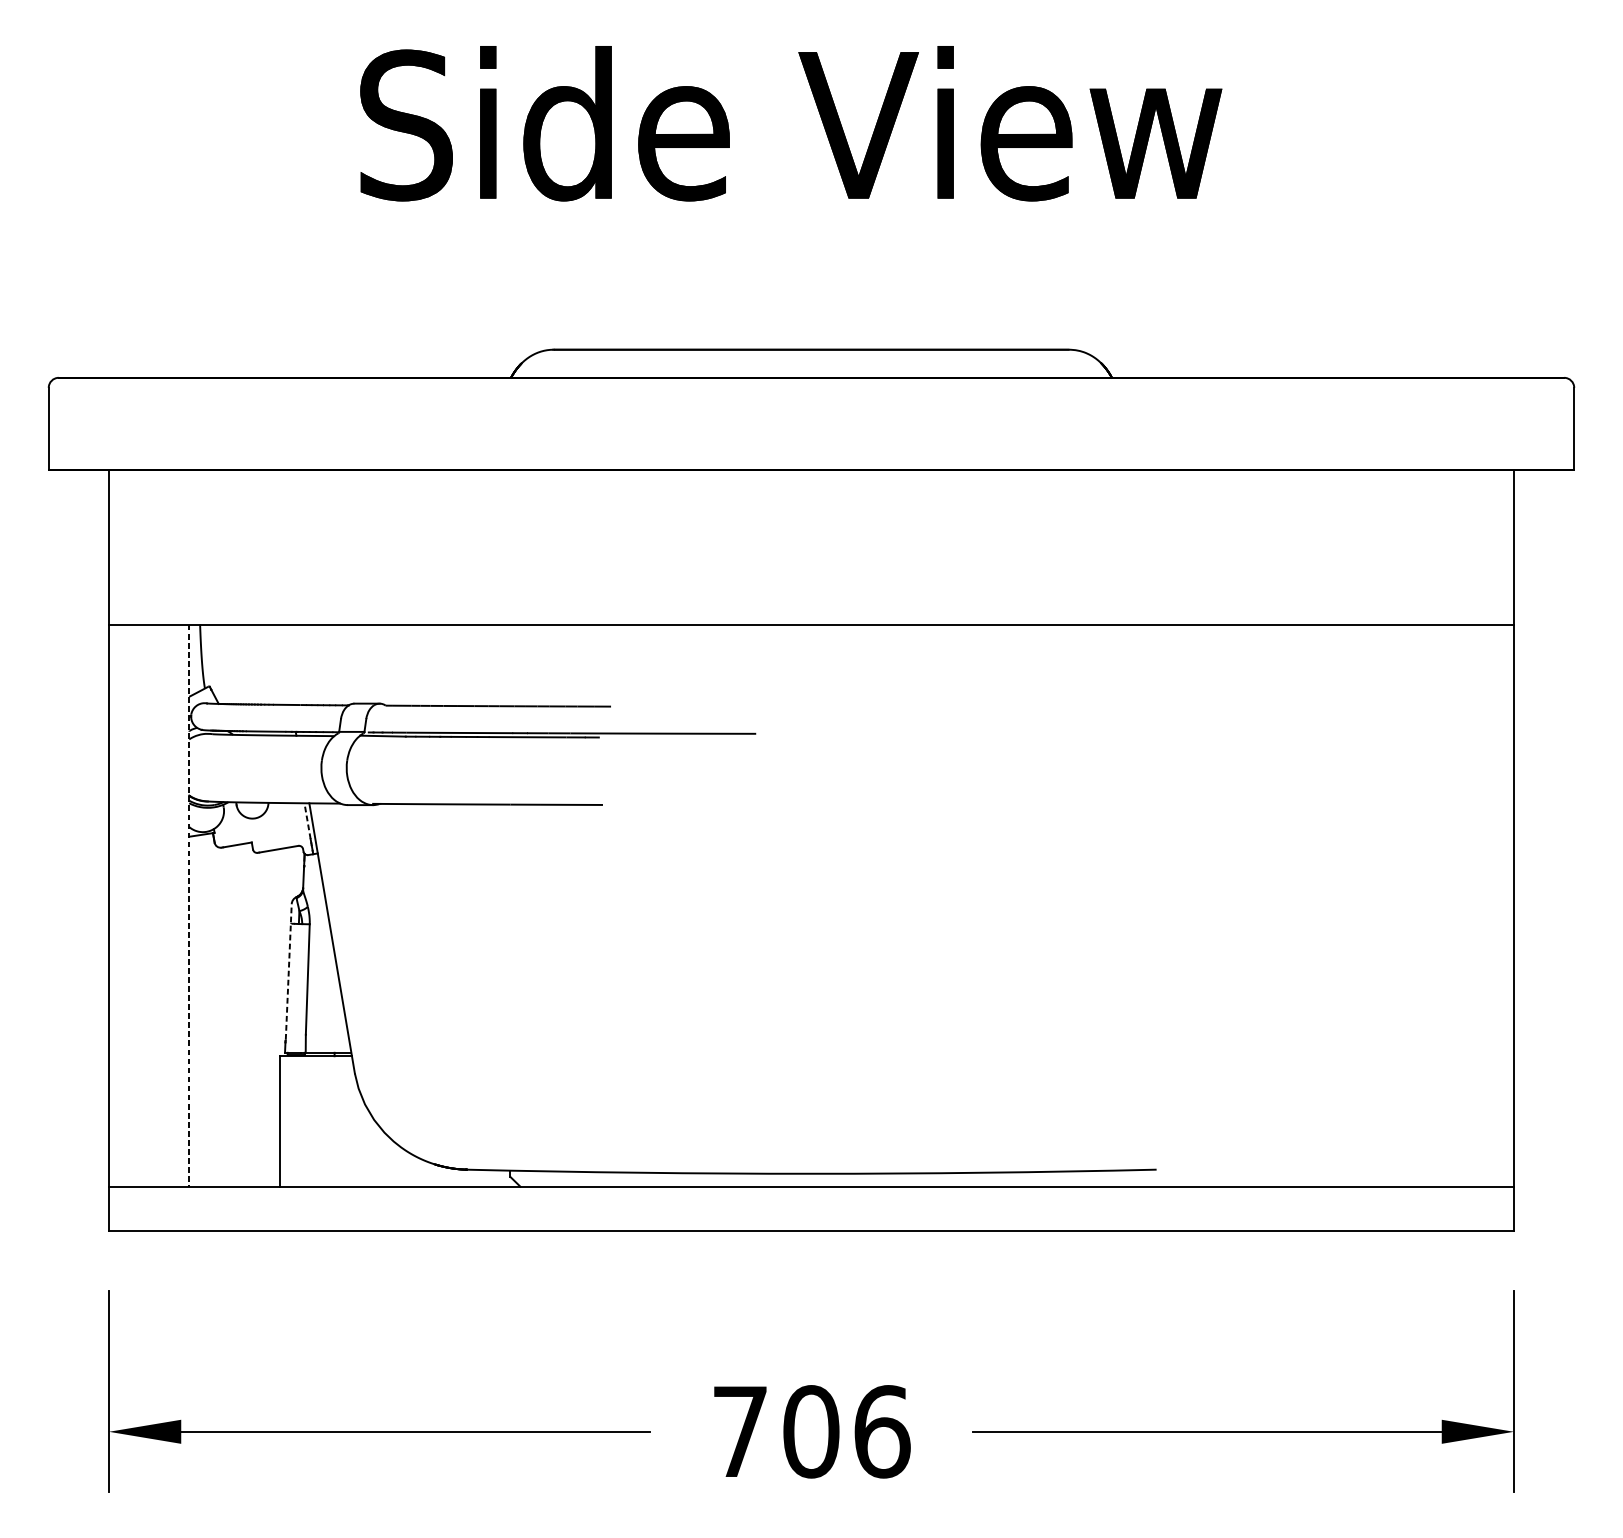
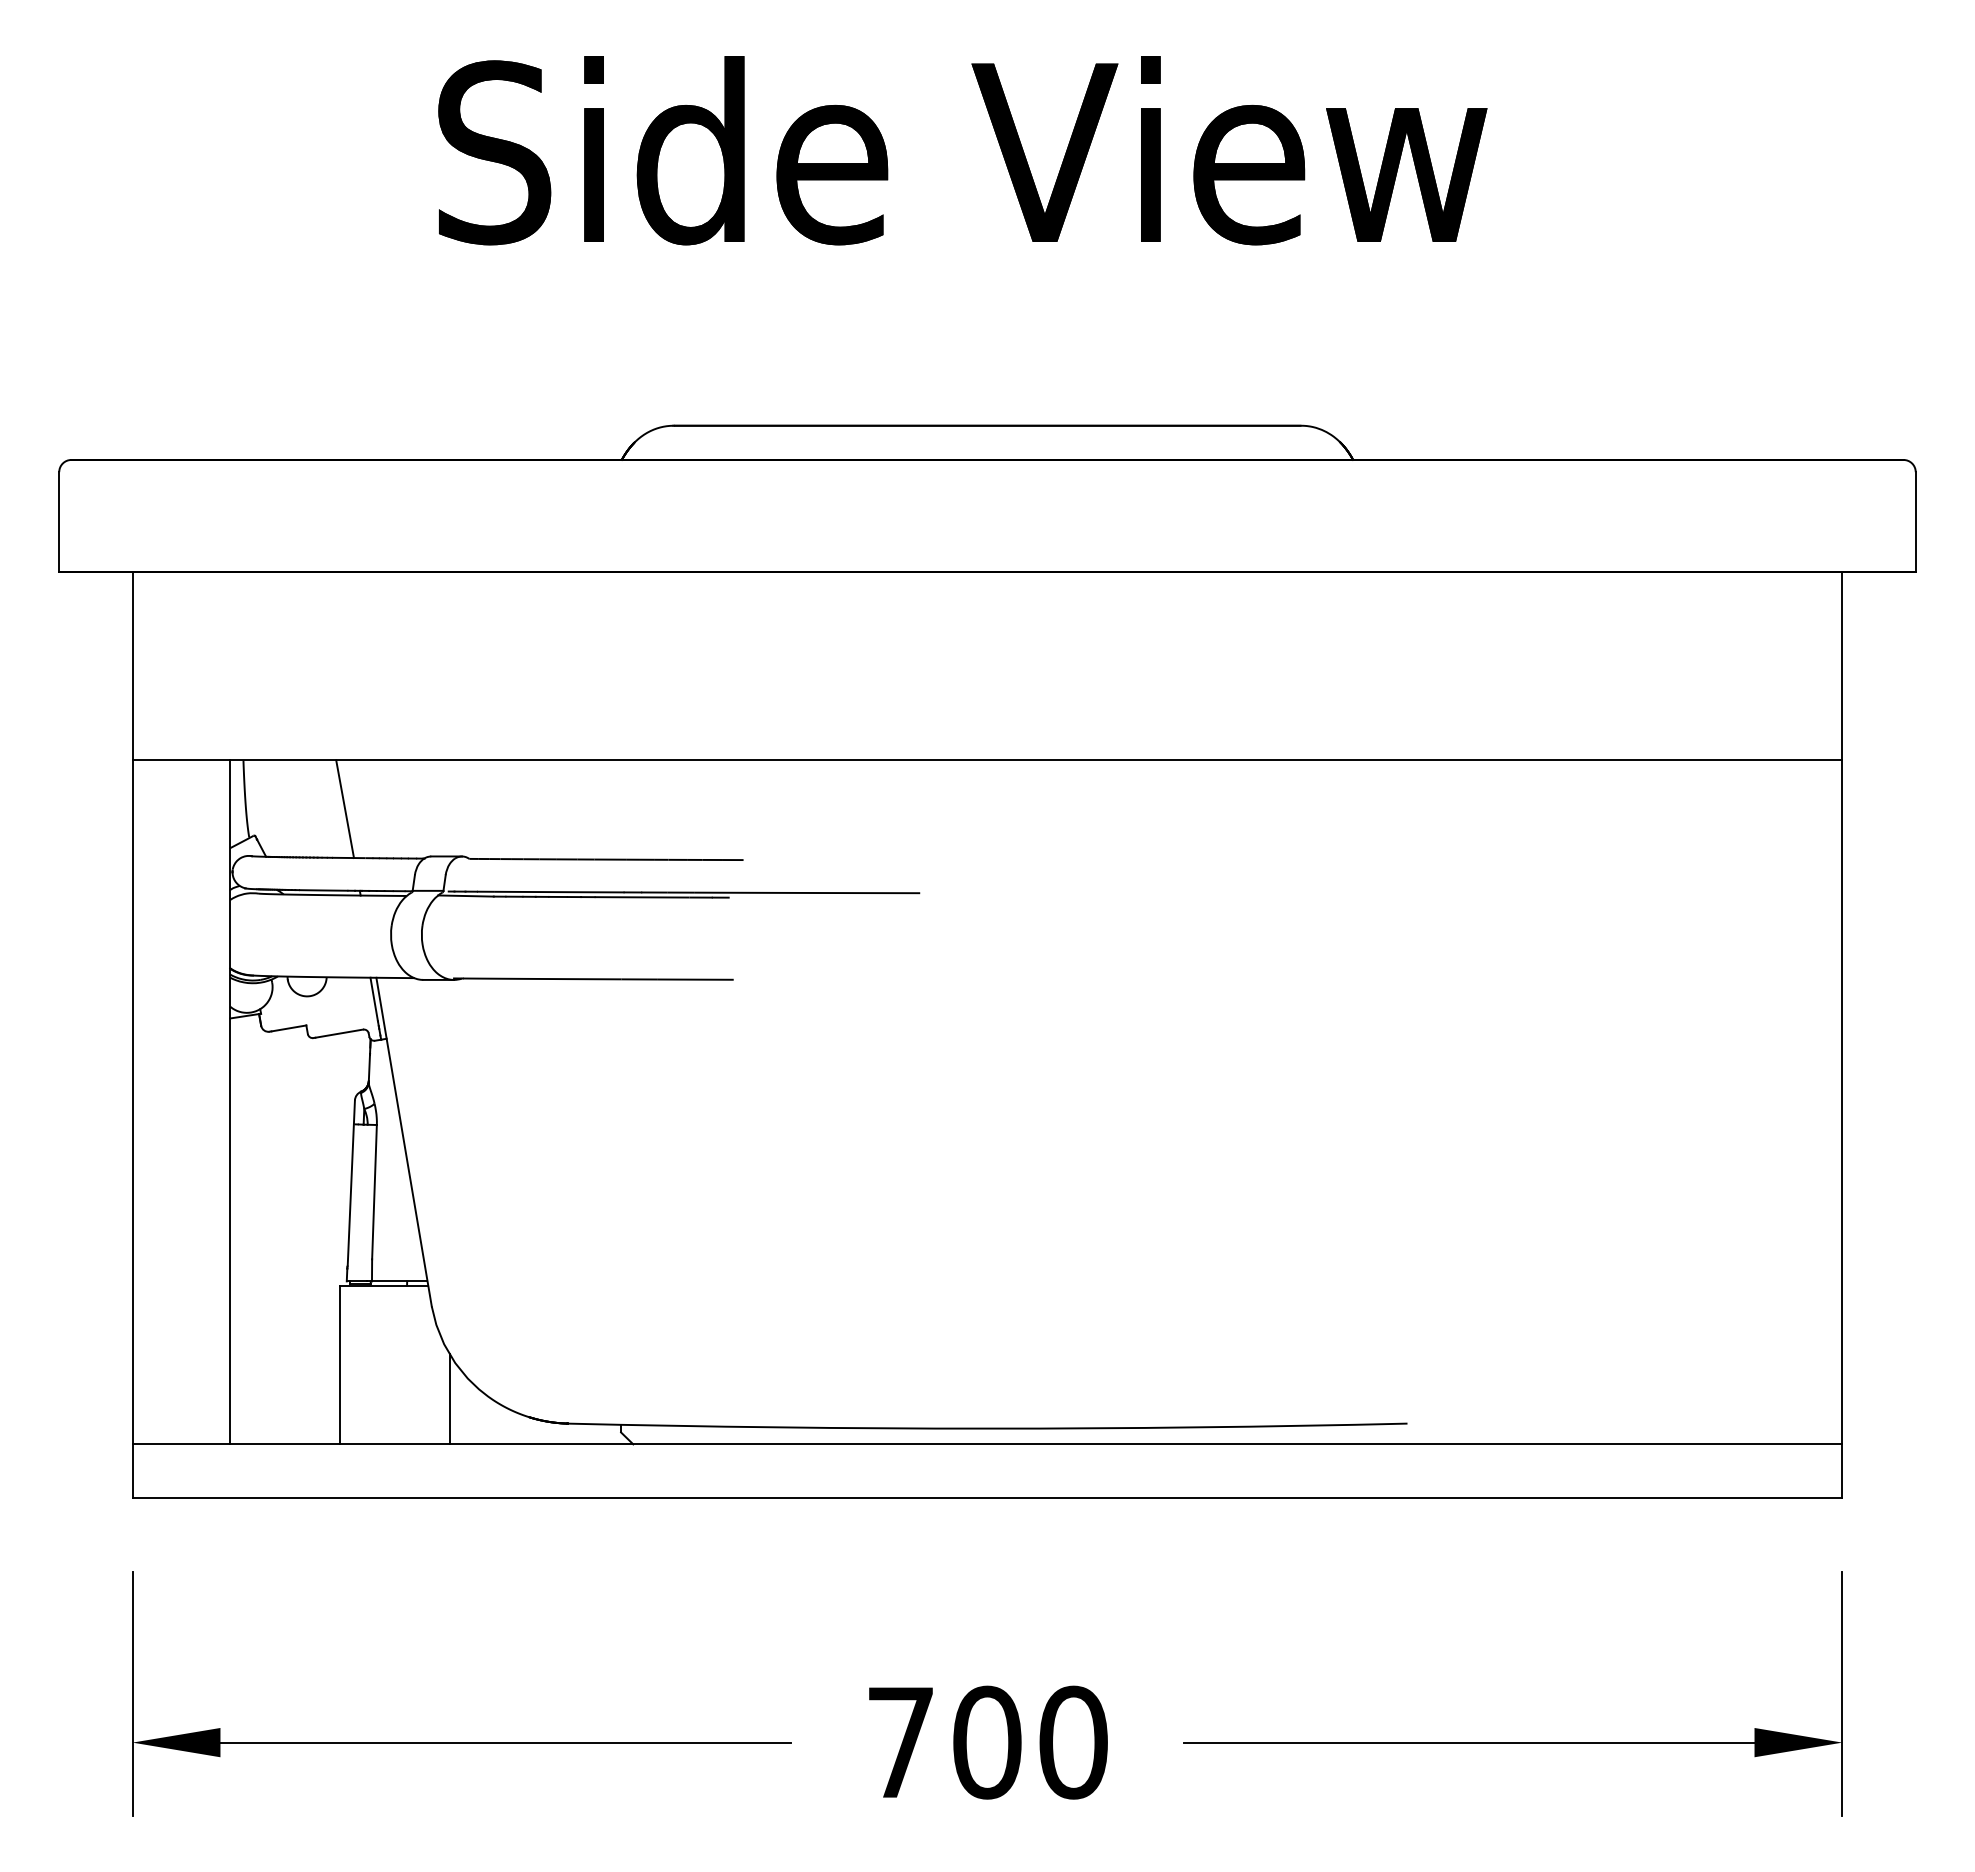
line: (283, 665) -> (345, 809), added
line: (307, 821) -> (374, 999), dashed -> solid
line: (189, 905) -> (230, 1102), dashed -> solid
line: (288, 971) -> (351, 1182), dashed -> solid
line: (370, 1149) -> (450, 1399), added
text: (882, 1431) -> (1073, 1742), 706 -> 700

